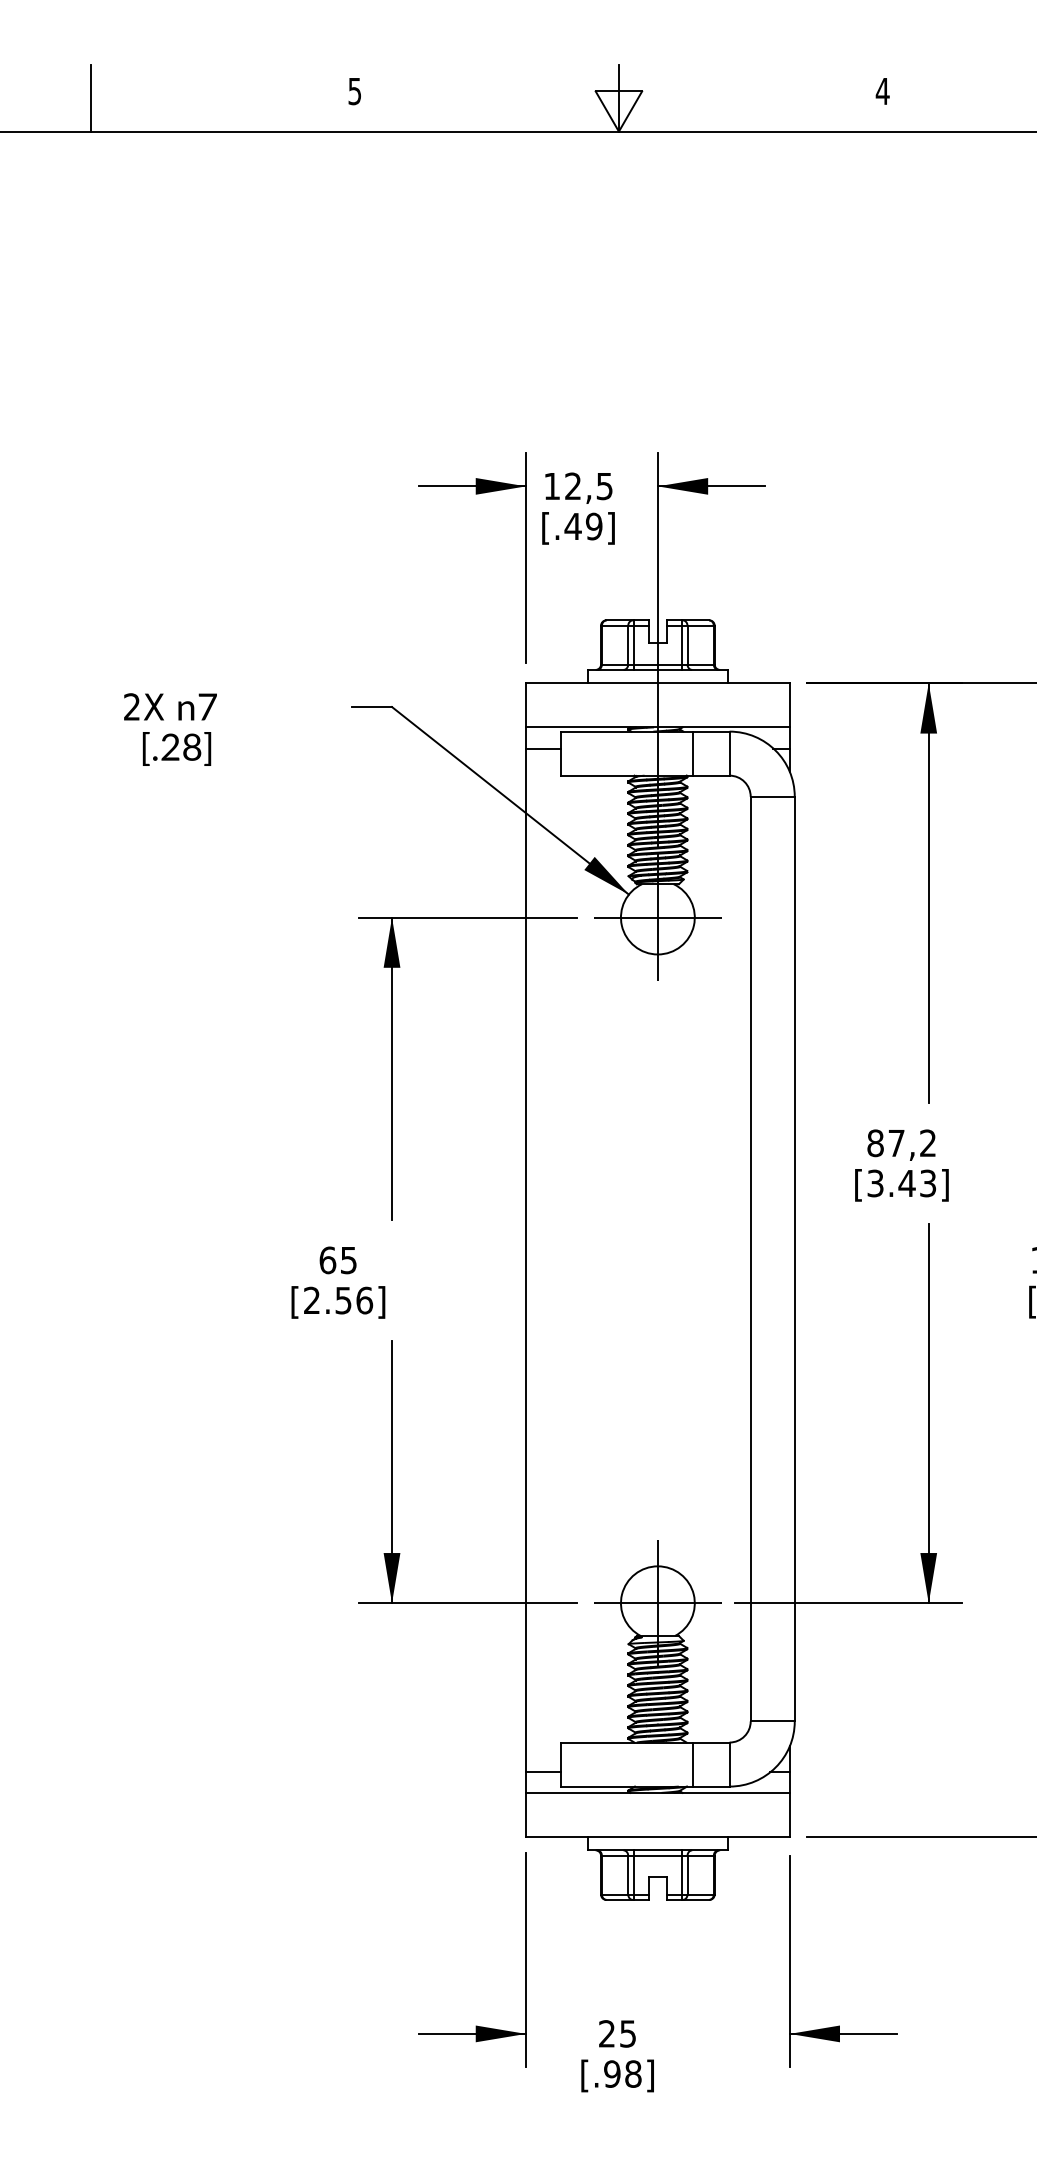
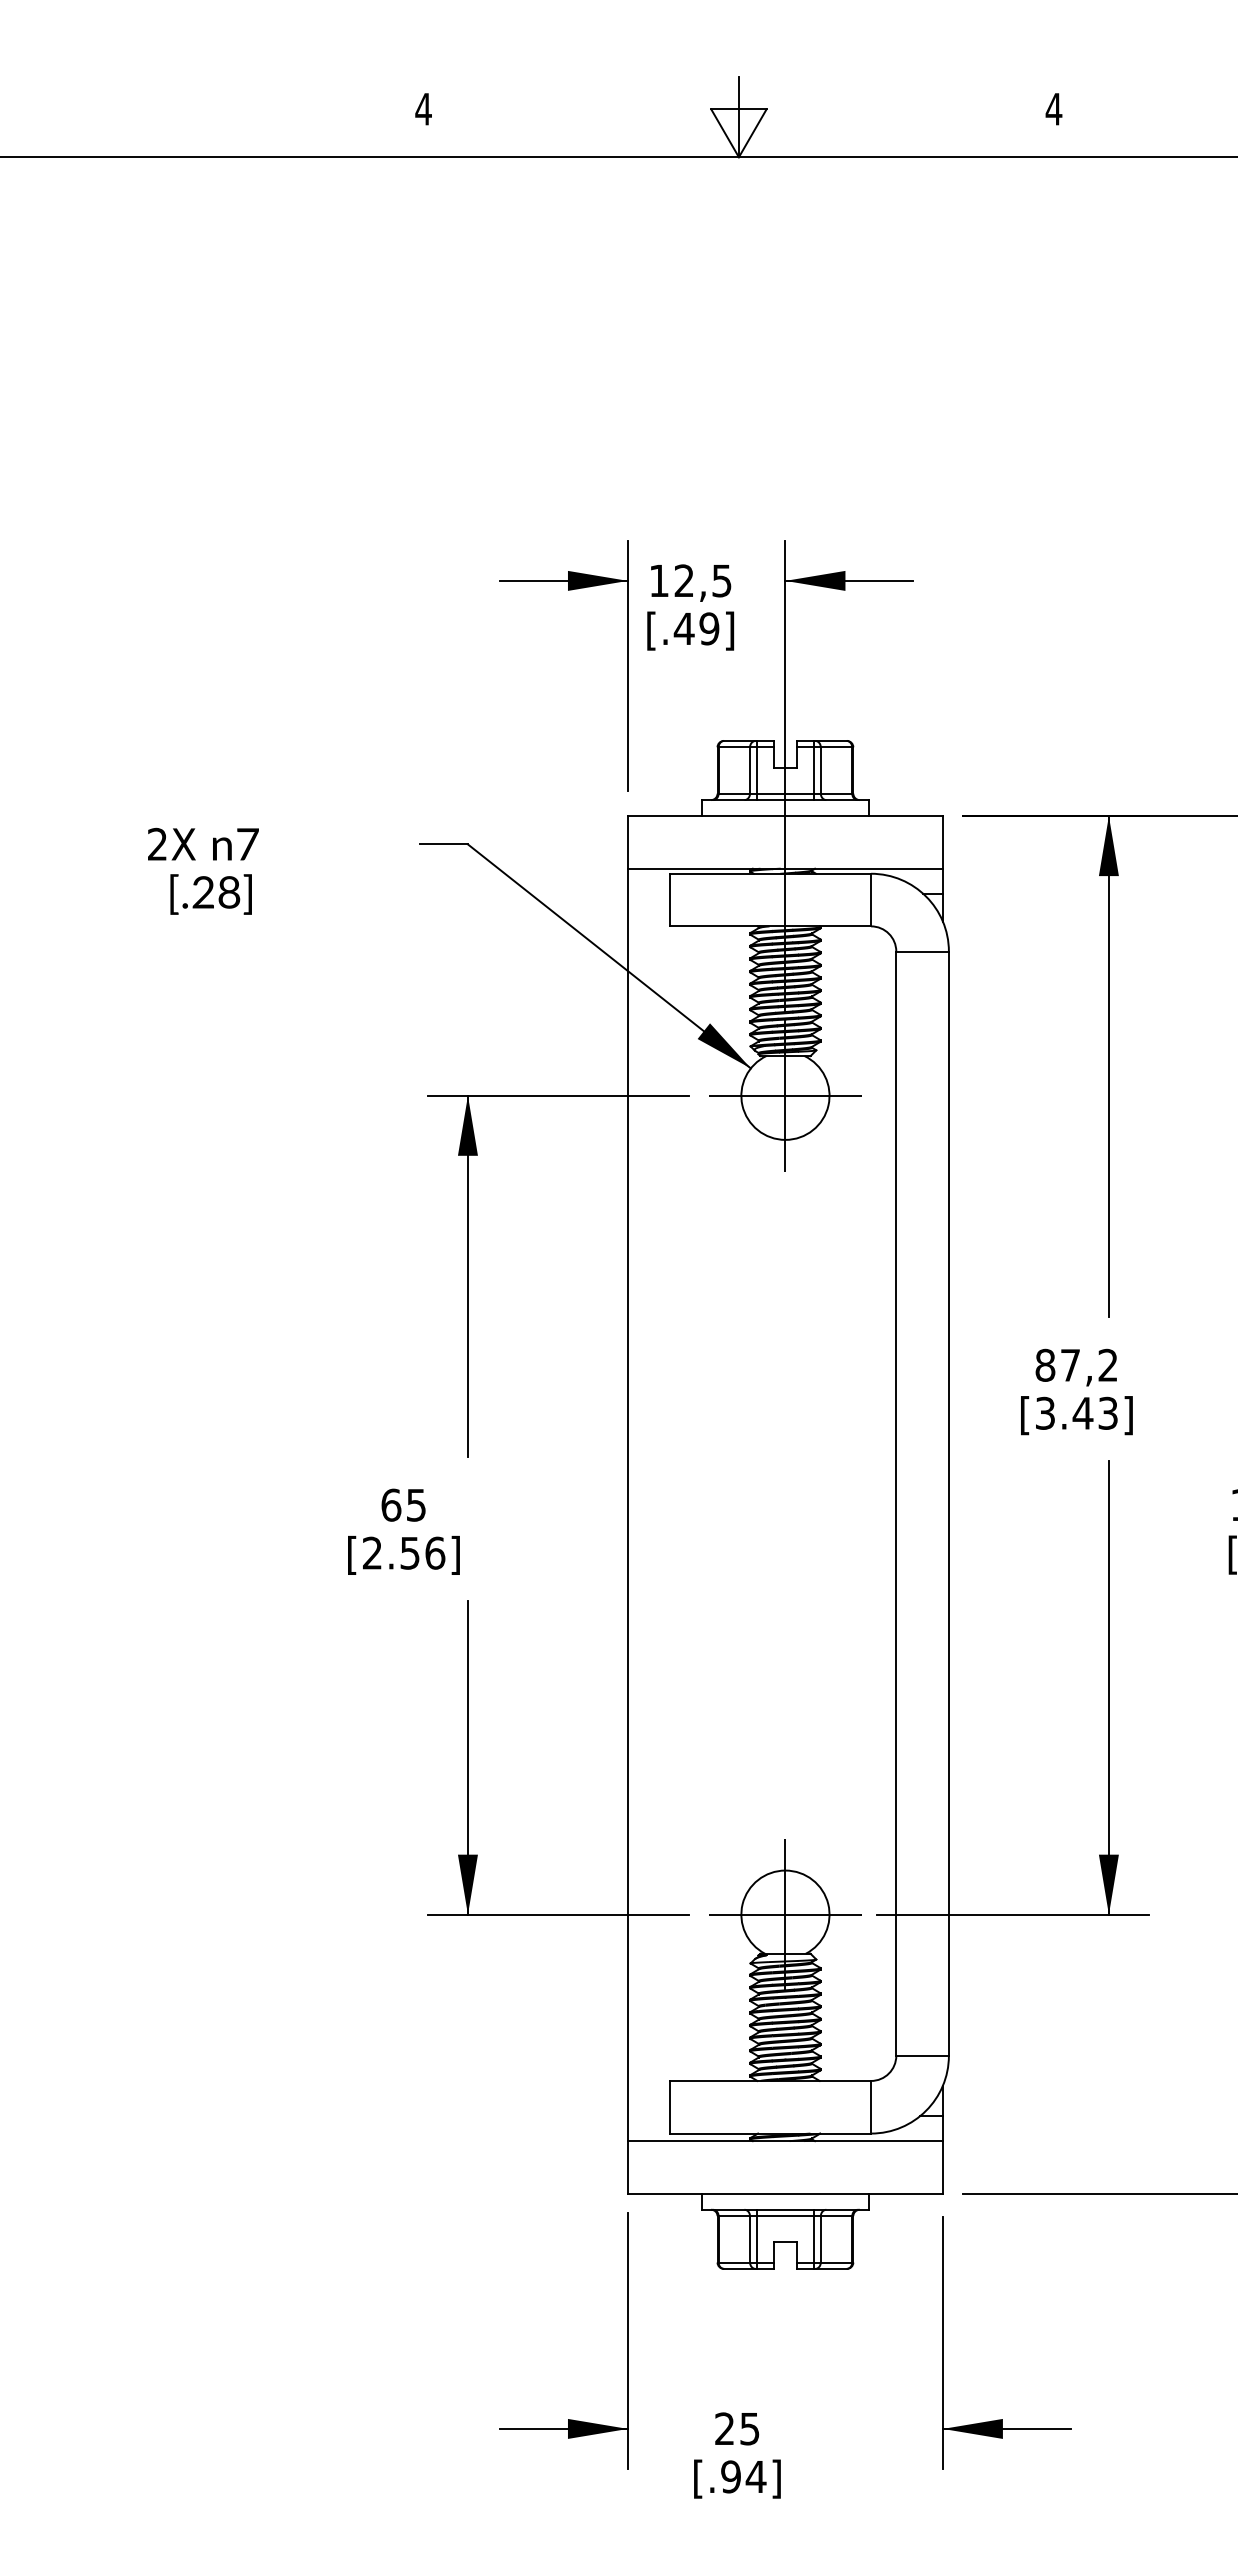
text: (354, 91) -> (423, 109), 5 -> 4
line: (91, 98) -> (108, 117), removed
line: (543, 748) -> (648, 893), removed
line: (693, 753) -> (827, 899), removed
line: (693, 1763) -> (827, 2106), removed
line: (543, 1771) -> (648, 2115), removed
text: (632, 2073) -> (755, 2476), [.98] -> [.94]

